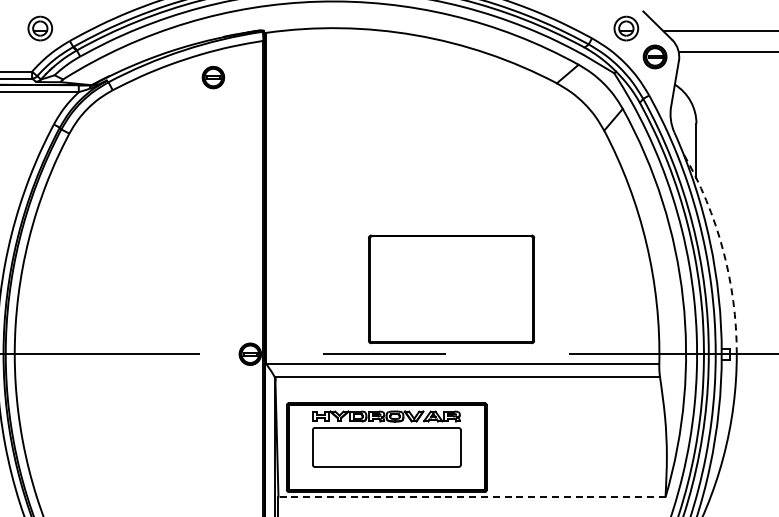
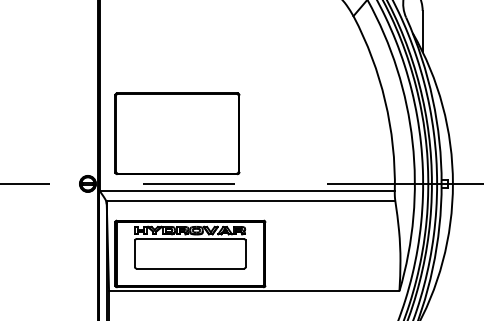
arc: (723, 250) -> (442, 106), dashed -> solid
part: (451, 289) -> (177, 133), moved
line: (472, 497) -> (254, 291), dashed -> solid

